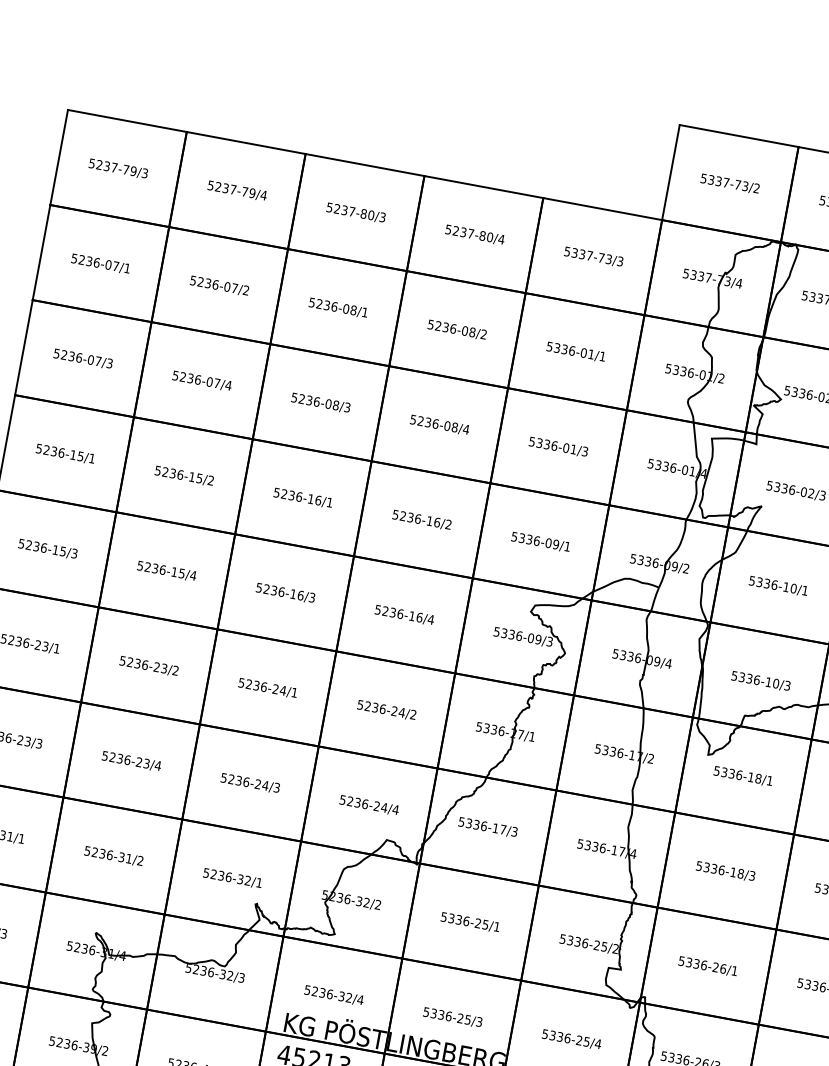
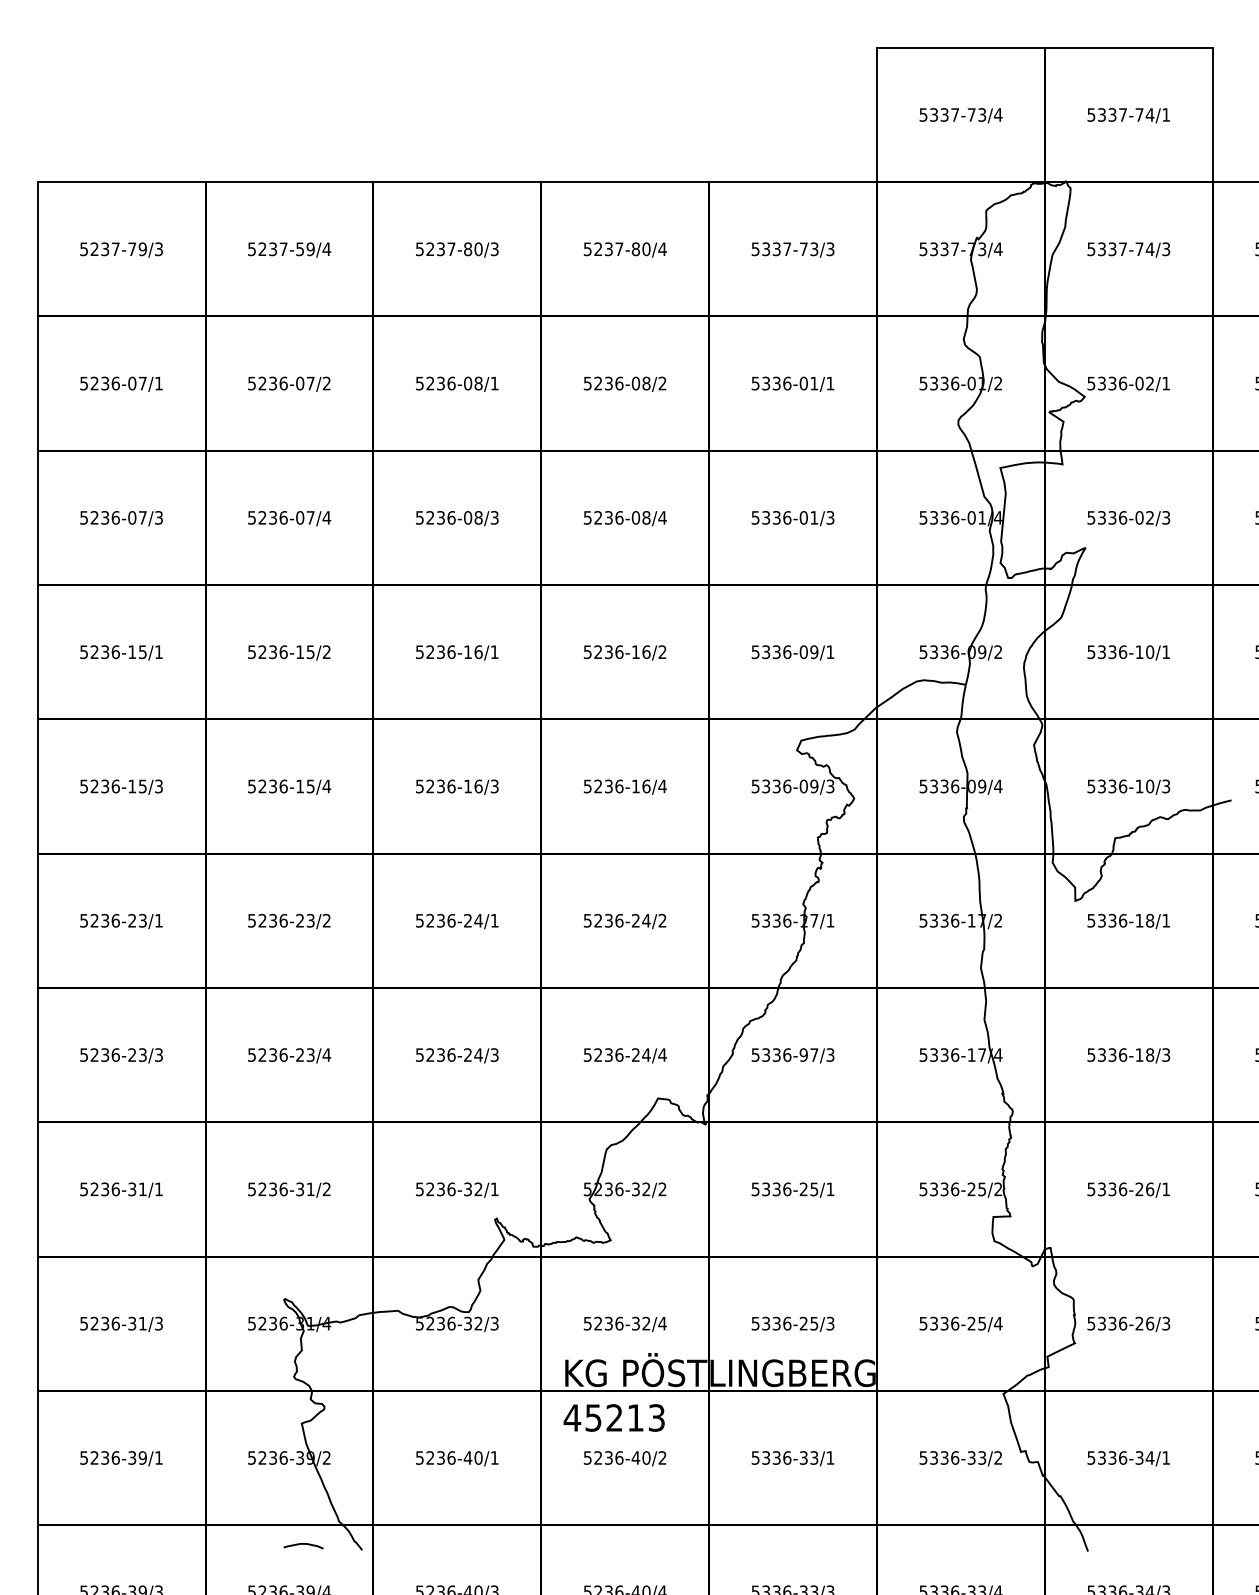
text: (756, 188) -> (998, 114), 5337-73/2 -> 5337-73/4
text: (244, 192) -> (299, 249), 5237-79/4 -> 5237-59/4
text: (495, 827) -> (803, 1054), 5336-17/3 -> 5336-97/3

